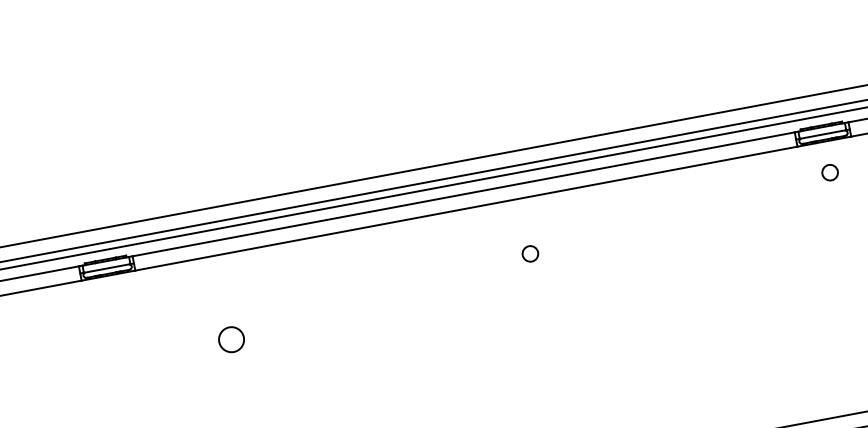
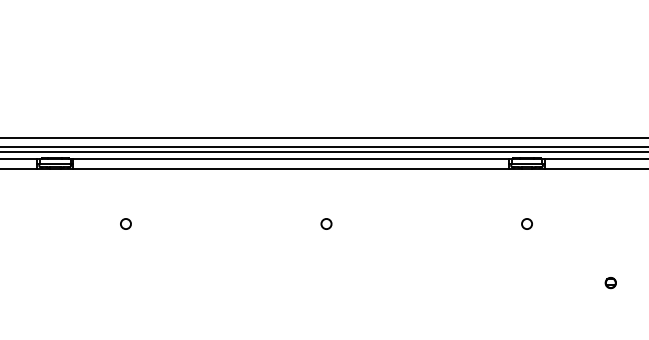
circle: (829, 172) -> (526, 223), moved
circle: (530, 253) -> (326, 223), moved
circle: (230, 338) -> (125, 223), size x0.62

